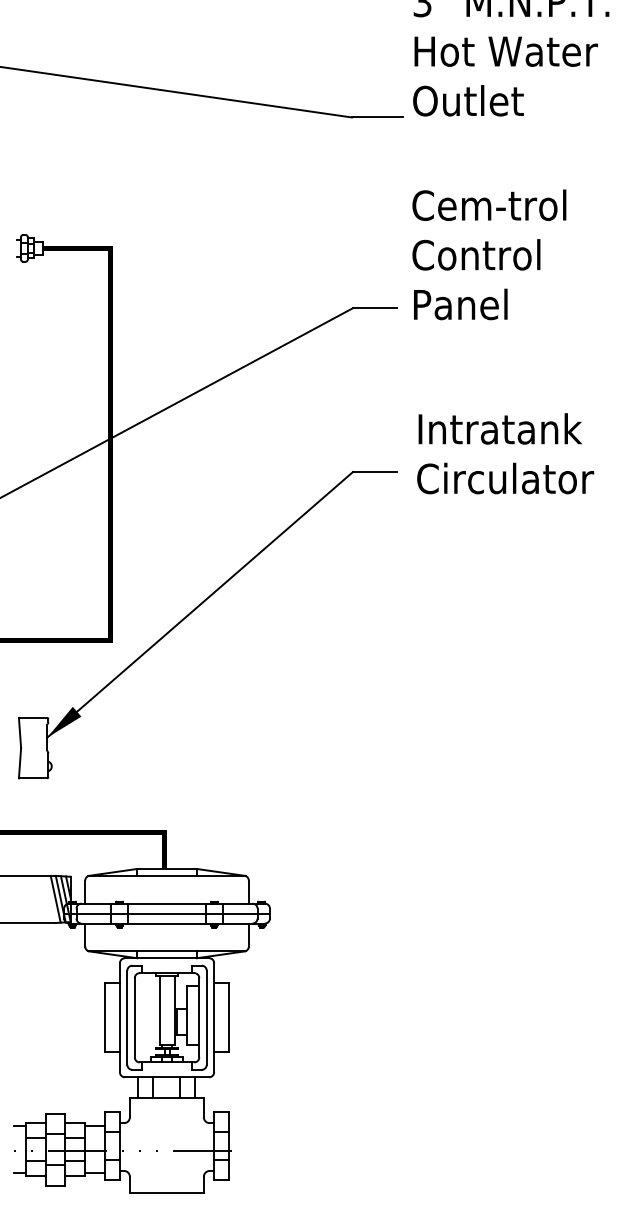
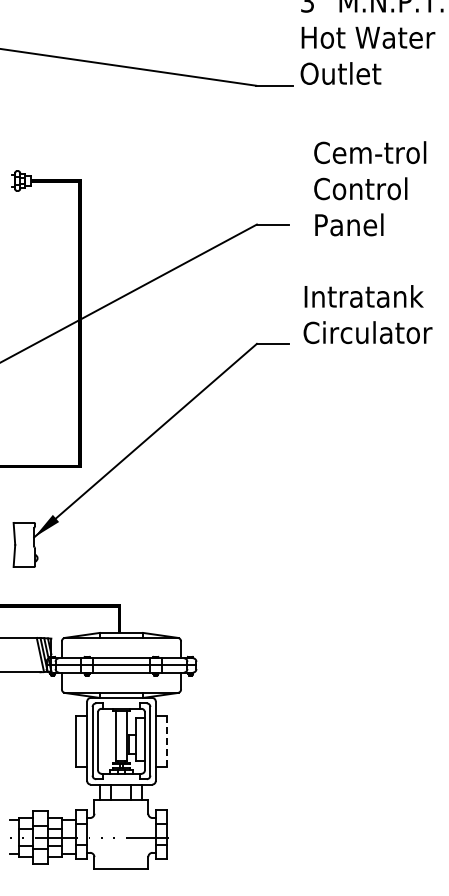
text: (489, 254) -> (370, 188), moved
text: (504, 453) -> (367, 314), moved
line: (228, 1018) -> (166, 741), solid -> dashed

